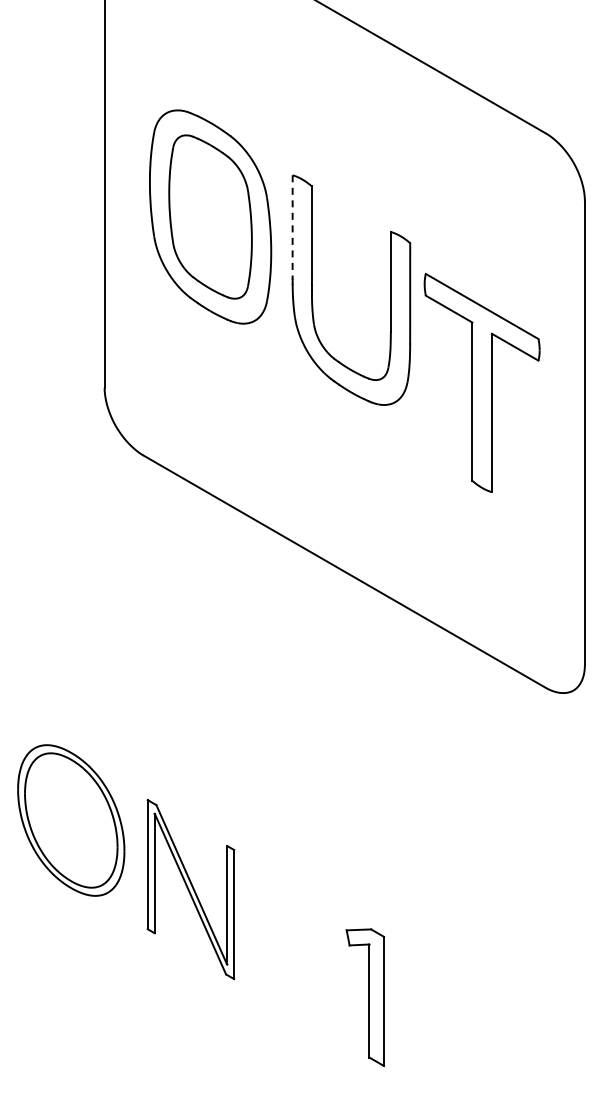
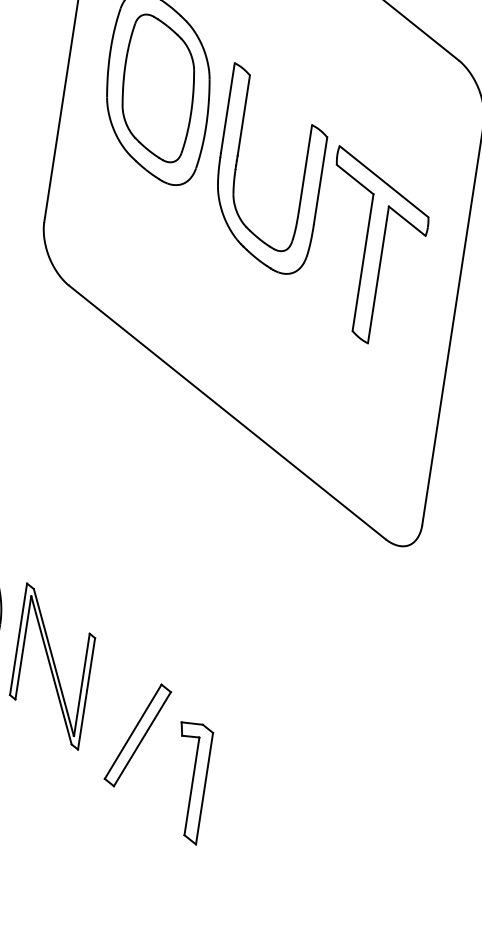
line: (292, 227) -> (227, 108), dashed -> solid
part: (481, 382) -> (373, 247), moved
part: (299, 952) -> (137, 735), added

